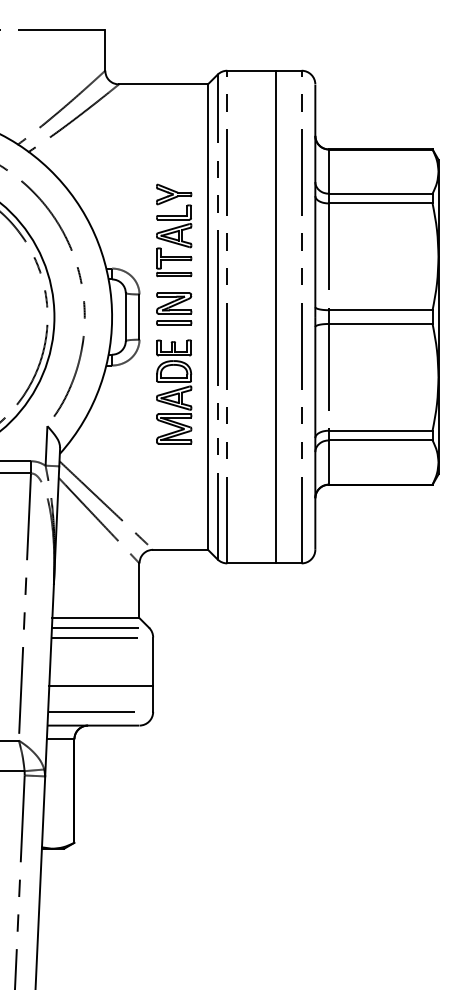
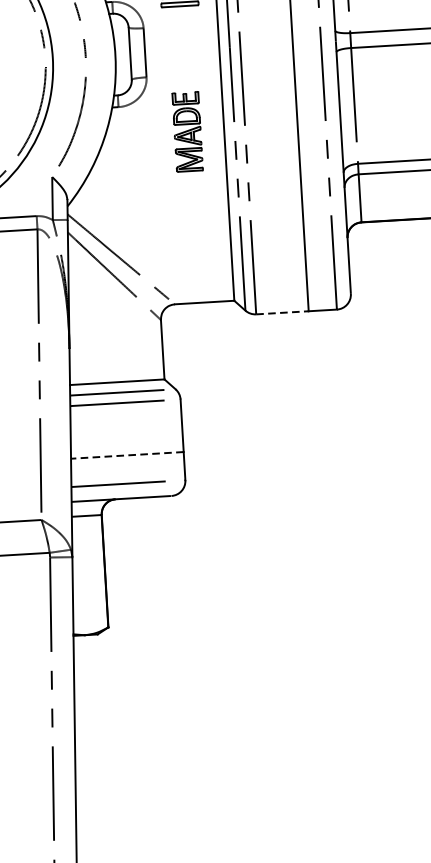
part: (174, 308) -> (182, 41), removed
part: (174, 391) -> (187, 131), size x0.7
line: (251, 563) -> (282, 312), solid -> dashed
line: (101, 685) -> (127, 454), solid -> dashed

